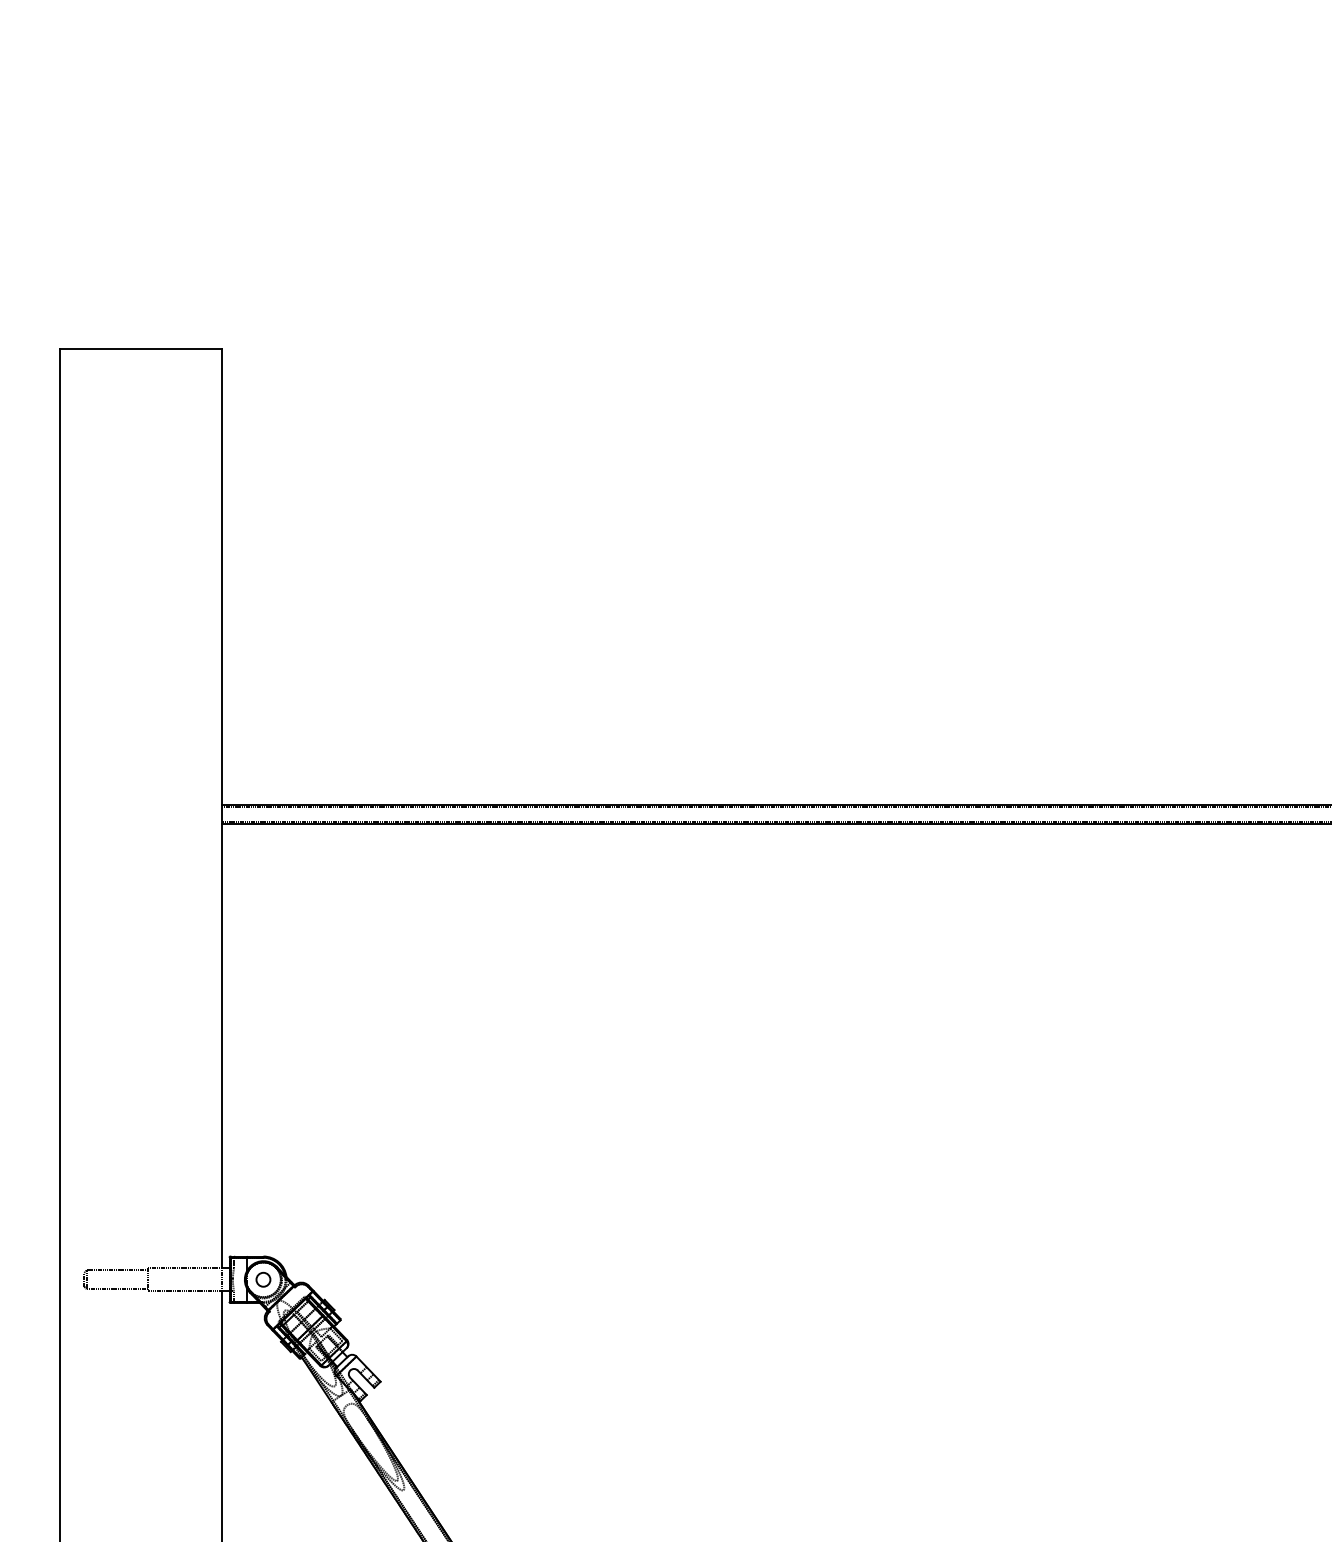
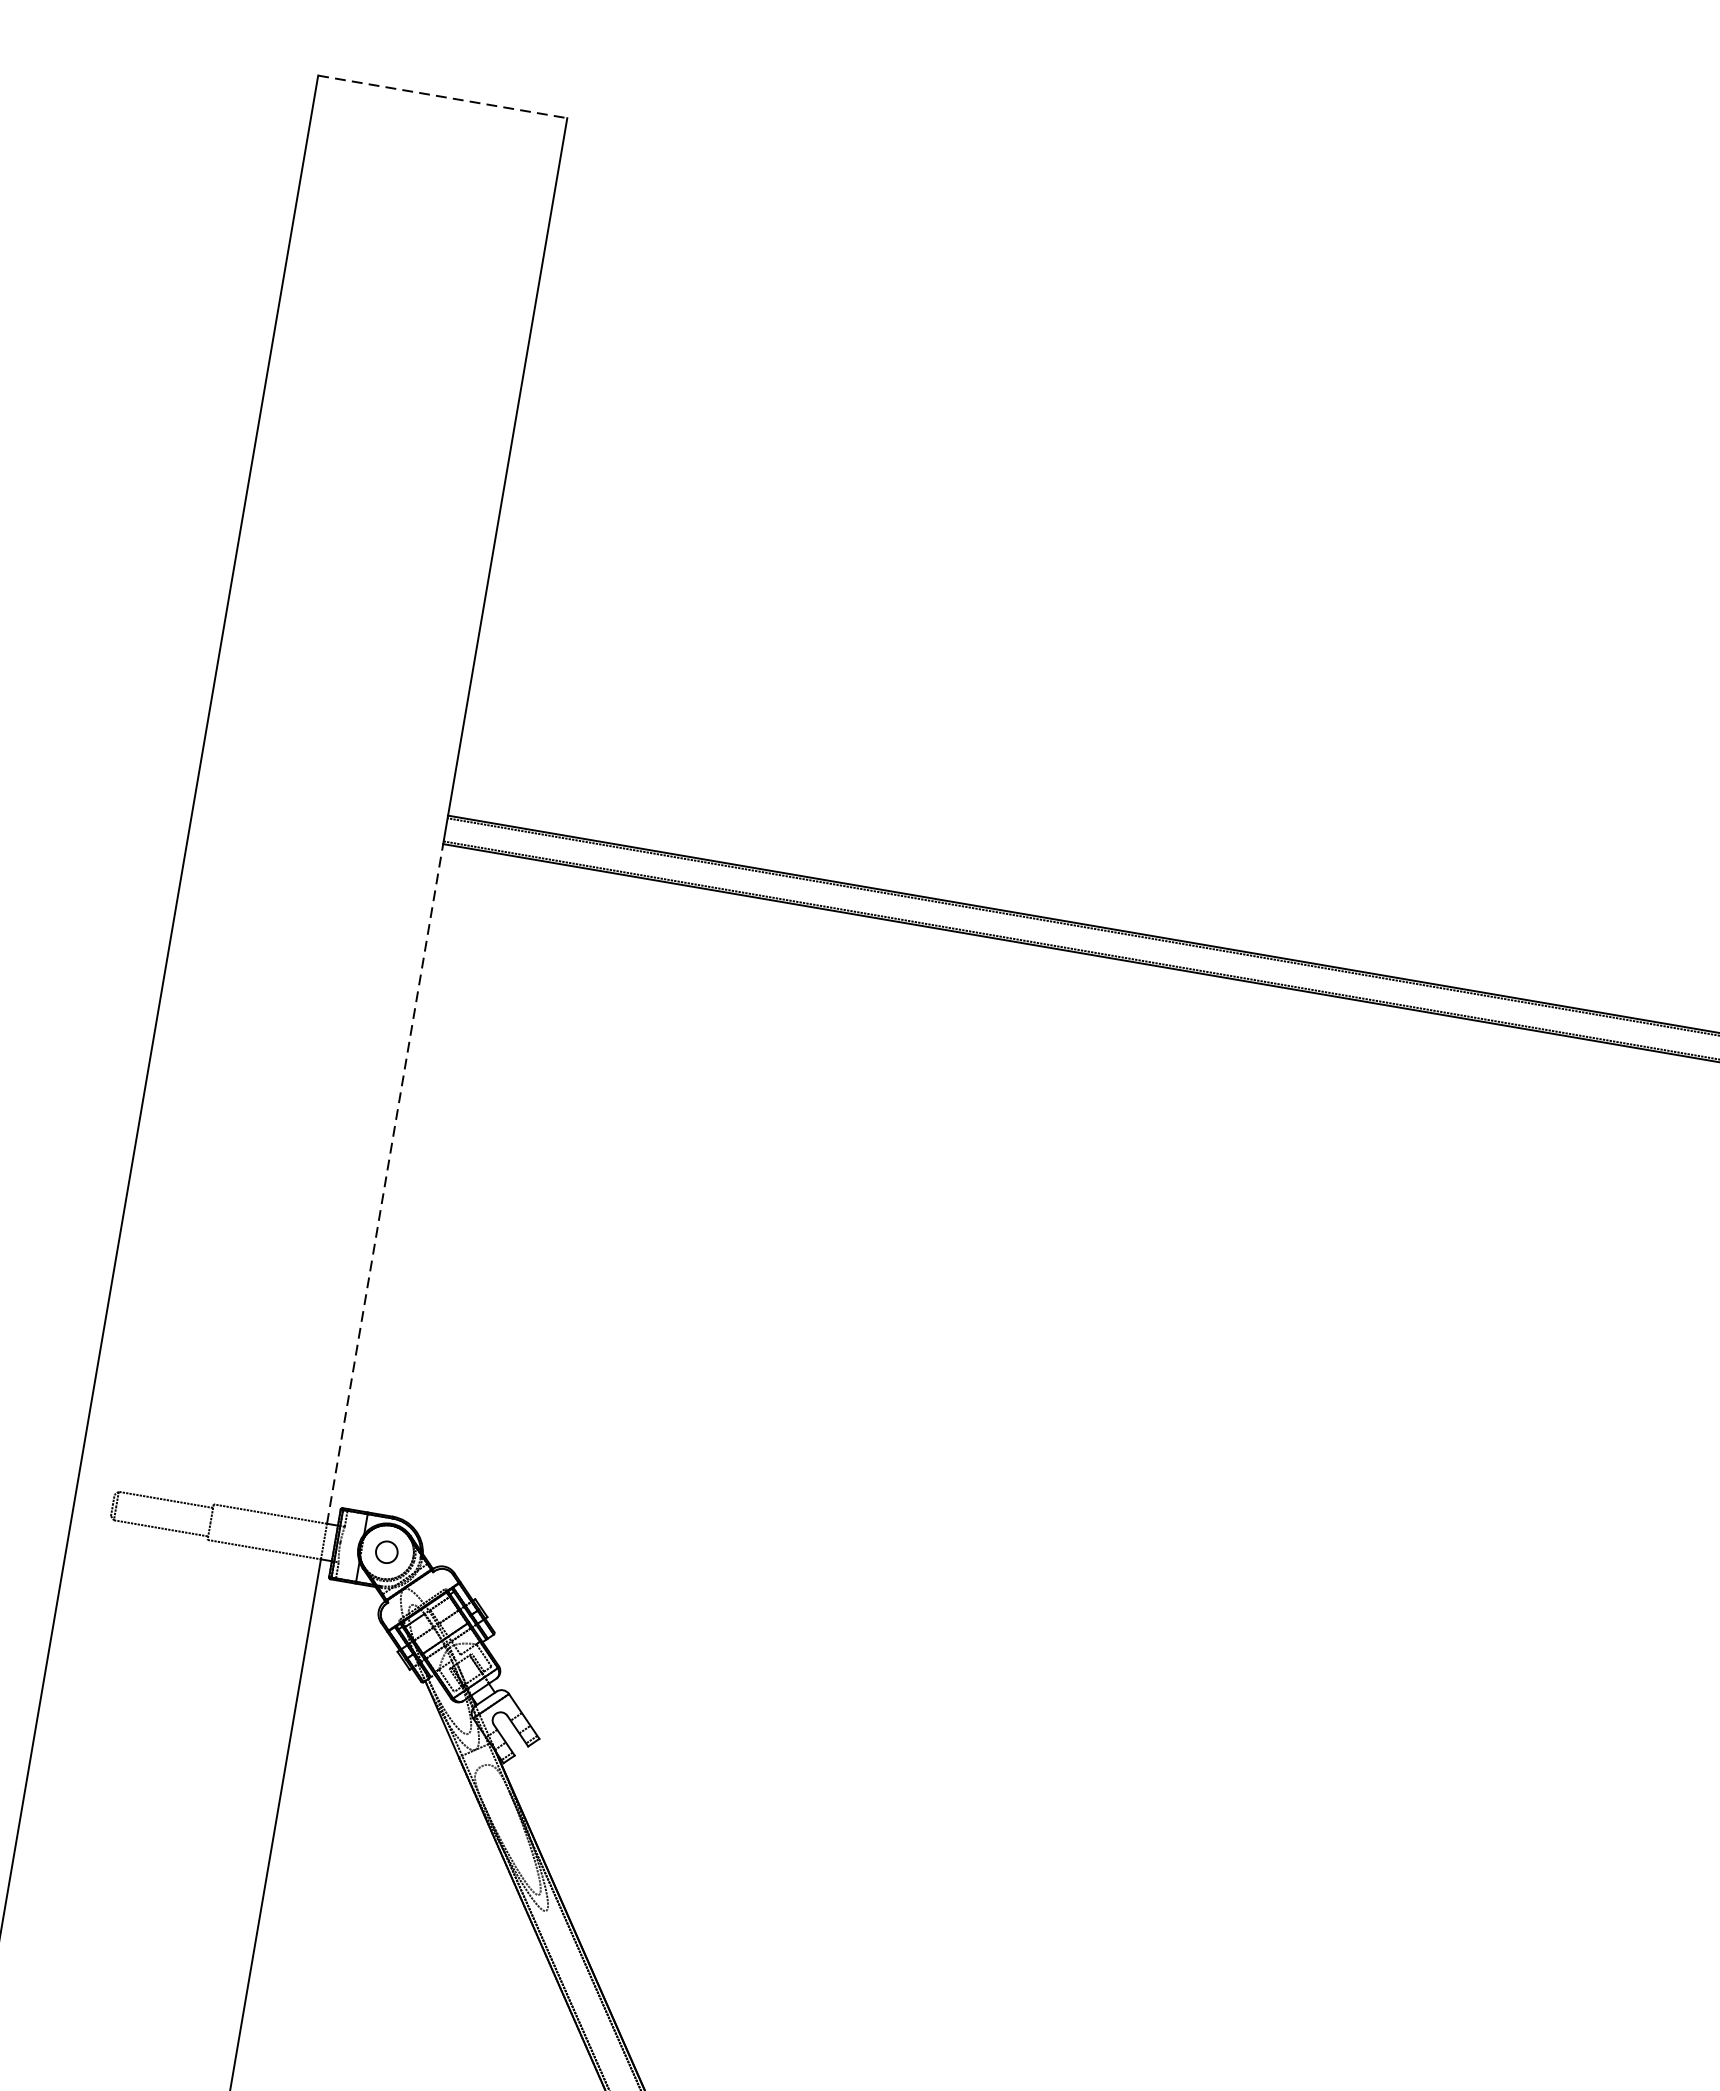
line: (141, 349) -> (443, 97), solid -> dashed
line: (222, 1045) -> (385, 1183), solid -> dashed

